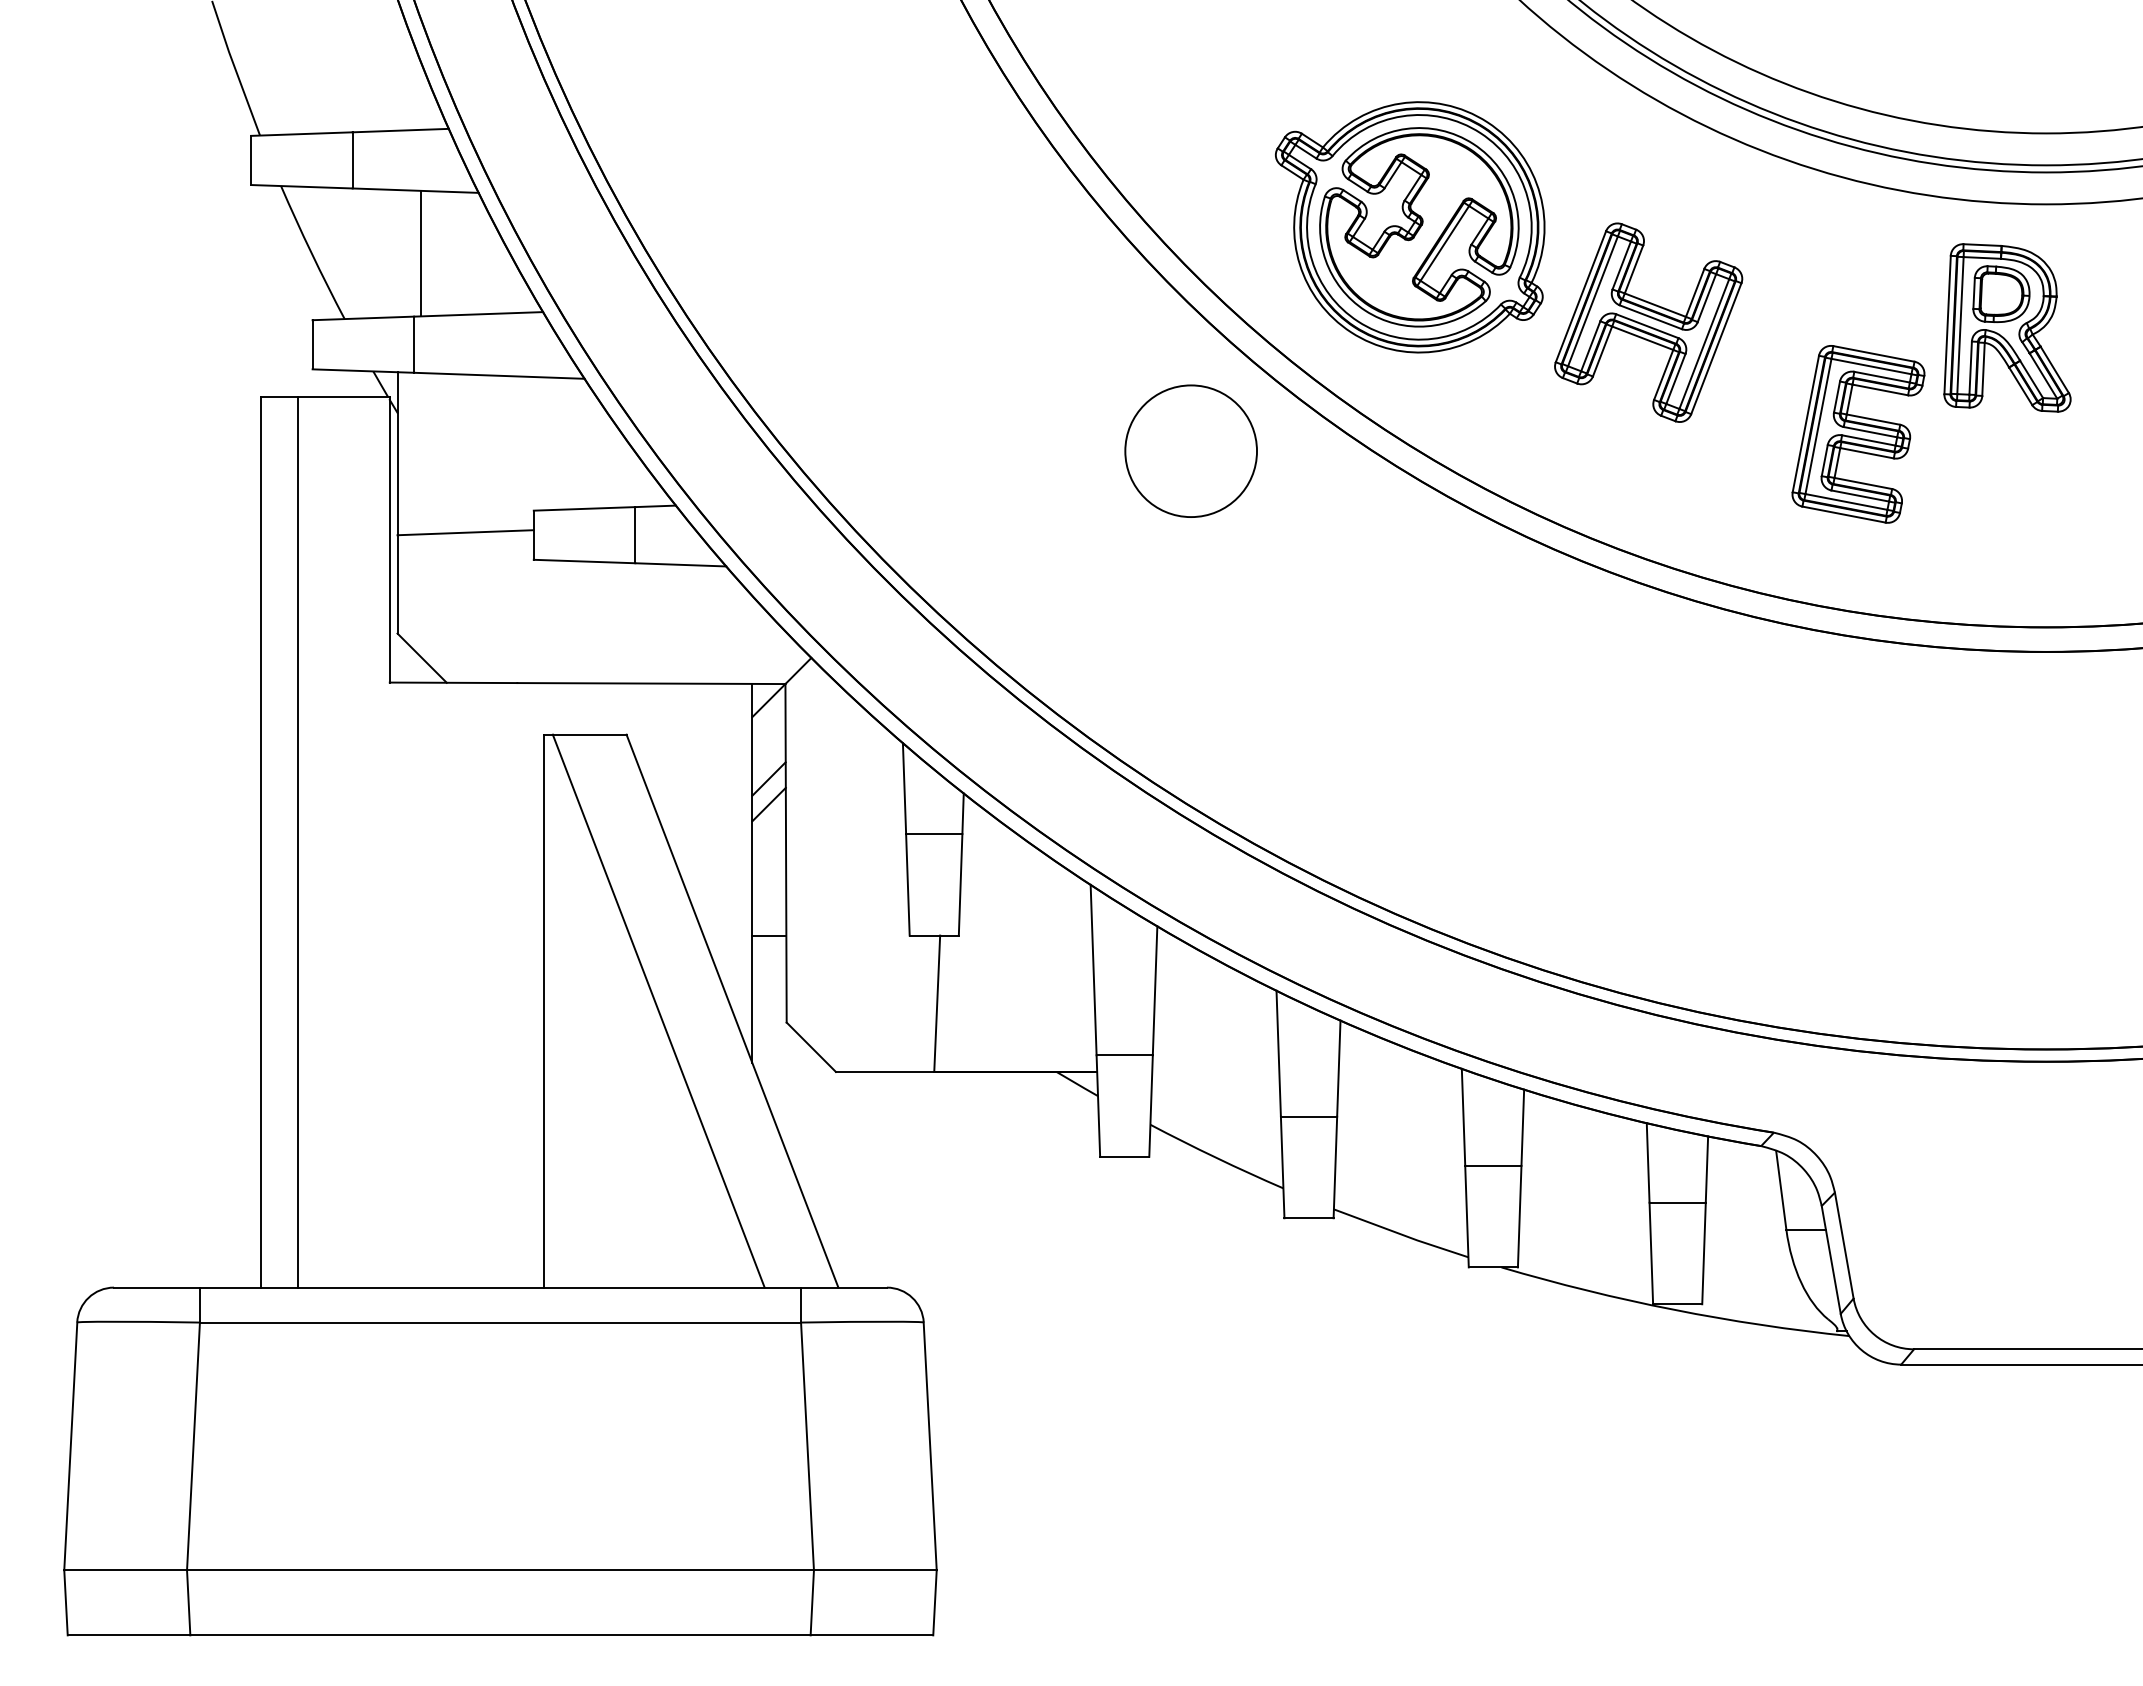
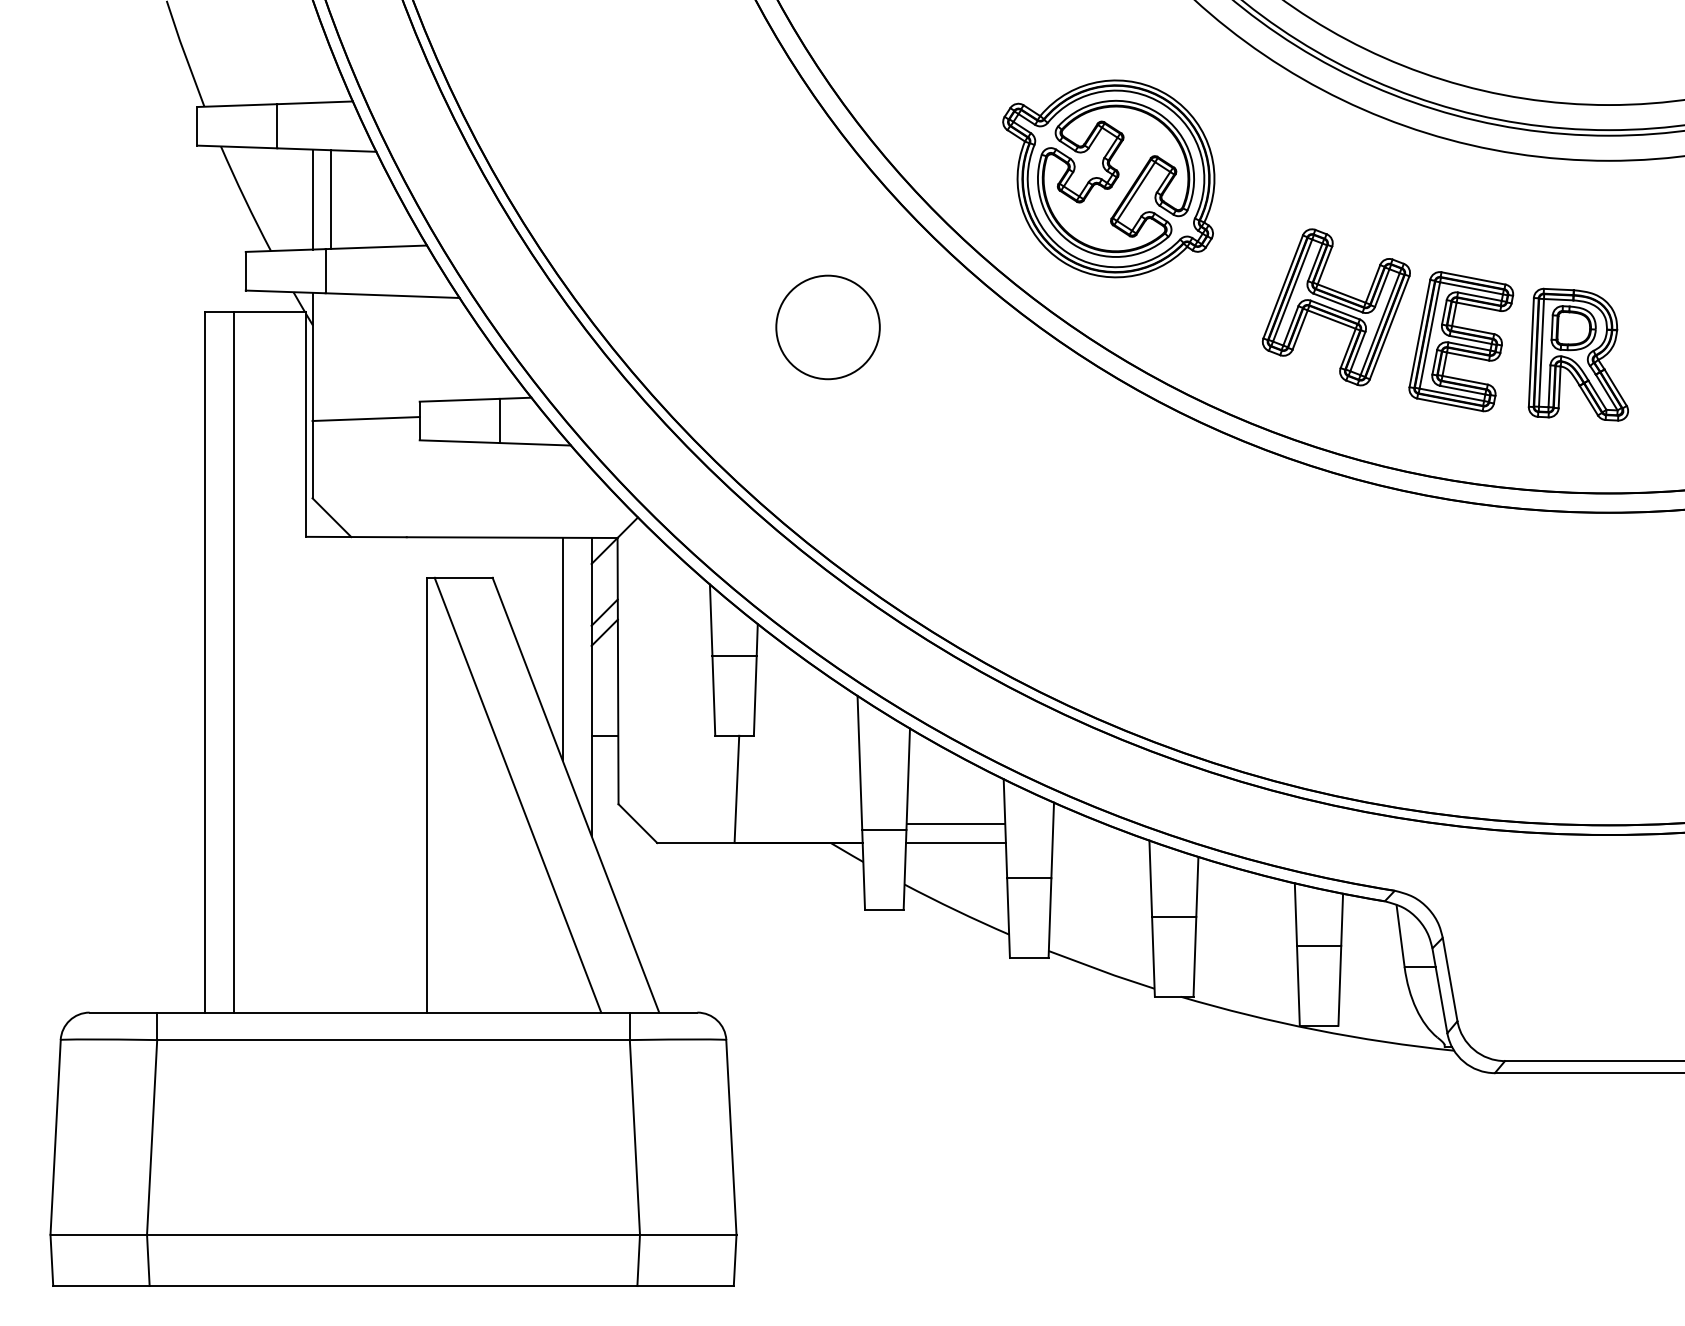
line: (397, 253) -> (312, 199), added
part: (1648, 322) -> (1336, 307), moved
part: (2007, 327) -> (1578, 354), moved
circle: (1190, 450) -> (827, 326), moved
line: (715, 824) -> (562, 648), added
line: (1215, 1048) -> (955, 824), added
line: (1215, 1071) -> (955, 842), added

